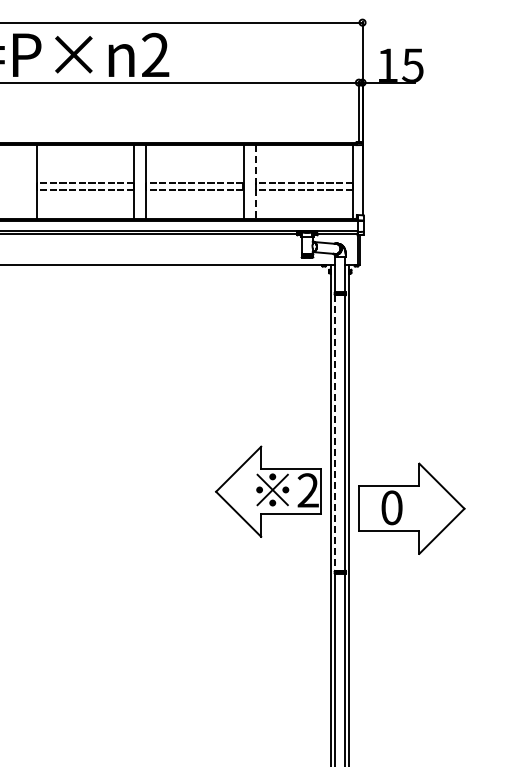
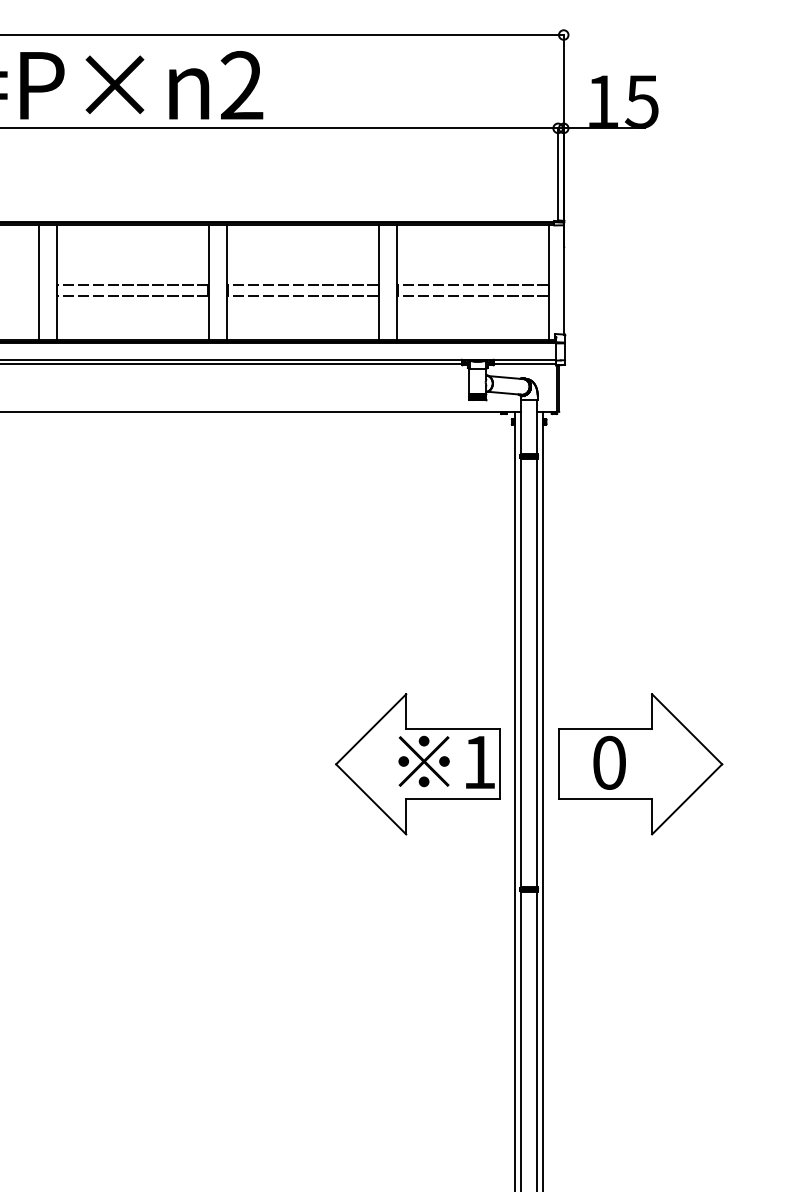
line: (24, 181) -> (38, 281), added
line: (255, 181) -> (397, 281), dashed -> solid
line: (335, 433) -> (521, 673), dashed -> solid
text: (307, 490) -> (478, 762), 2 -> 1
part: (411, 508) -> (639, 763), moved

